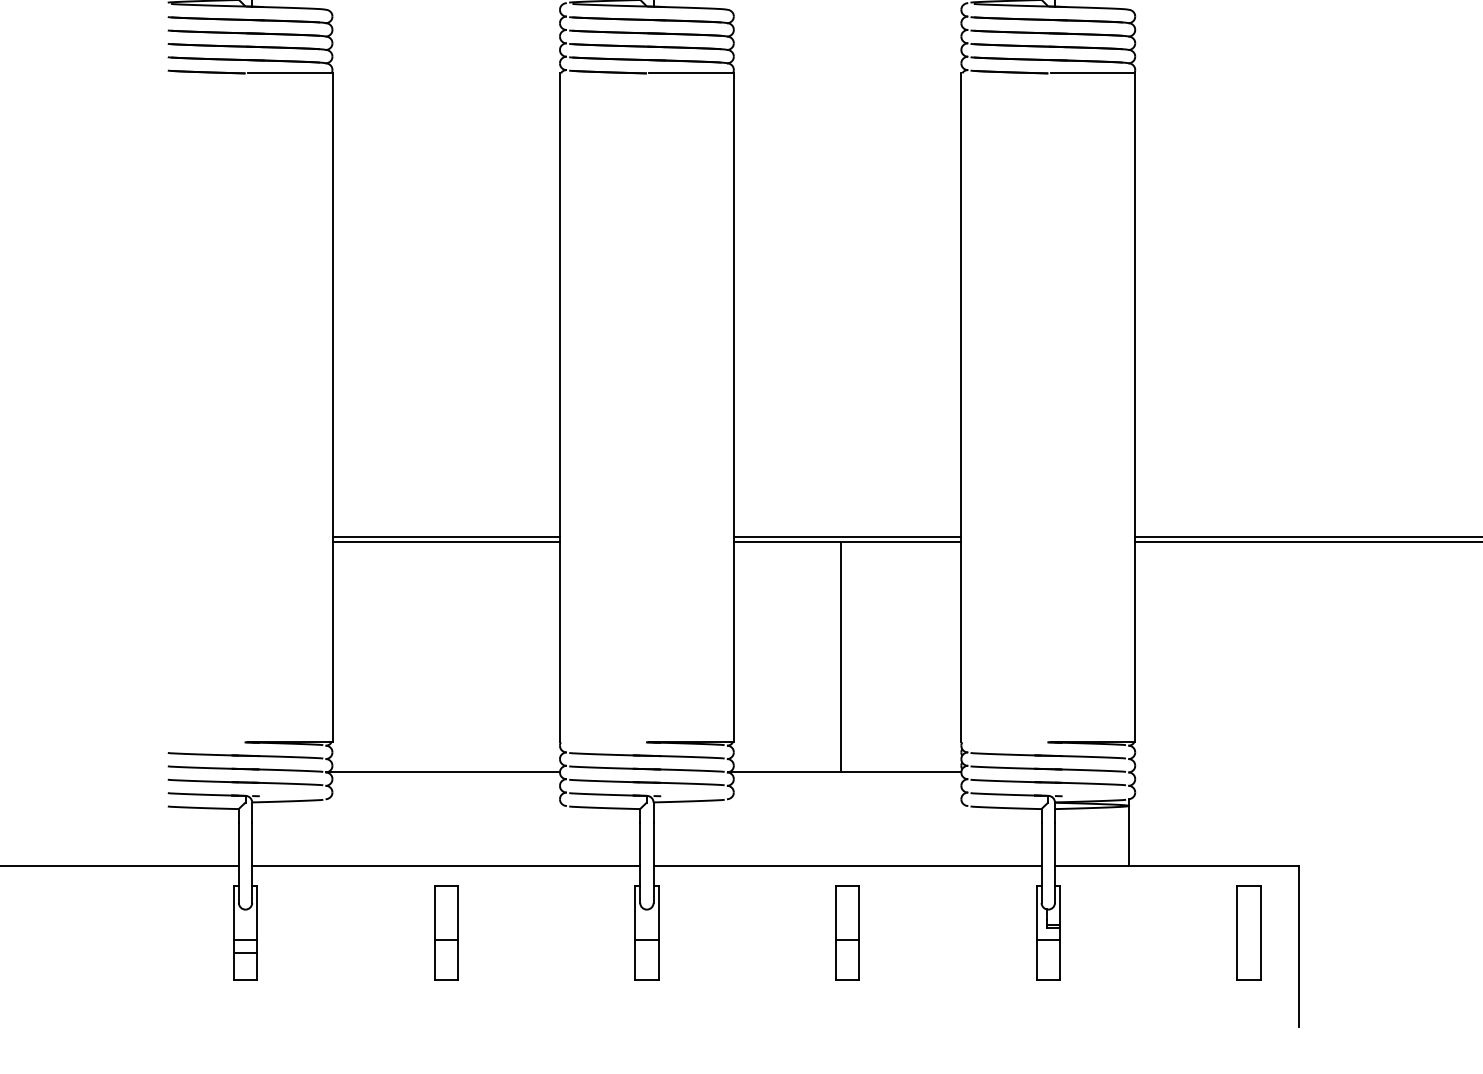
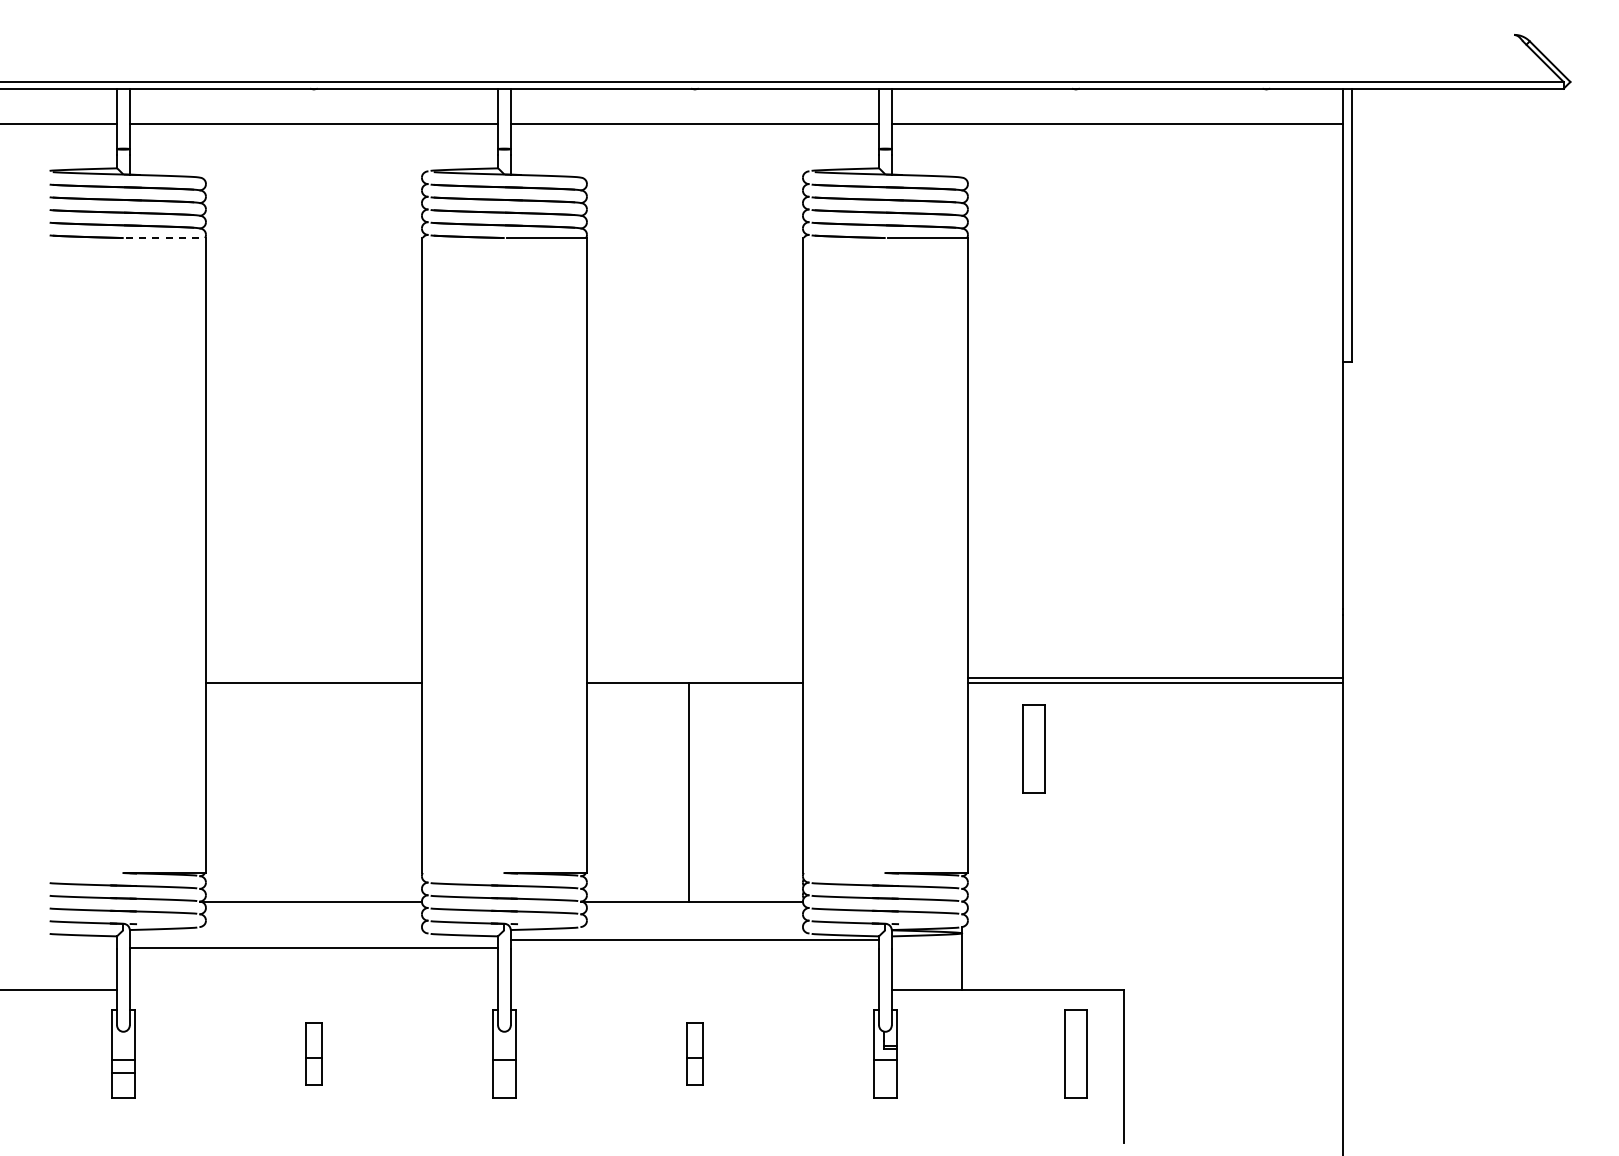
line: (290, 73) -> (166, 238), solid -> dashed
line: (445, 536) -> (313, 677), removed
line: (847, 536) -> (694, 677), removed
part: (1204, 611) -> (1033, 748), added
line: (445, 866) -> (313, 948), moved
line: (847, 866) -> (694, 940), moved
part: (445, 932) -> (313, 1053), size x0.7
part: (847, 932) -> (694, 1053), size x0.7

